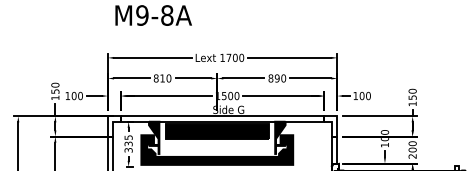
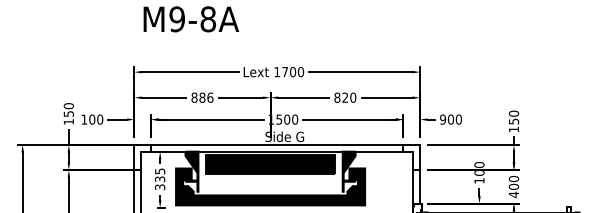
text: (165, 78) -> (206, 97), 810 -> 886
text: (277, 78) -> (345, 97), 890 -> 820
text: (356, 95) -> (443, 119), 100 -> 900
text: (412, 156) -> (513, 194), 200 -> 400

